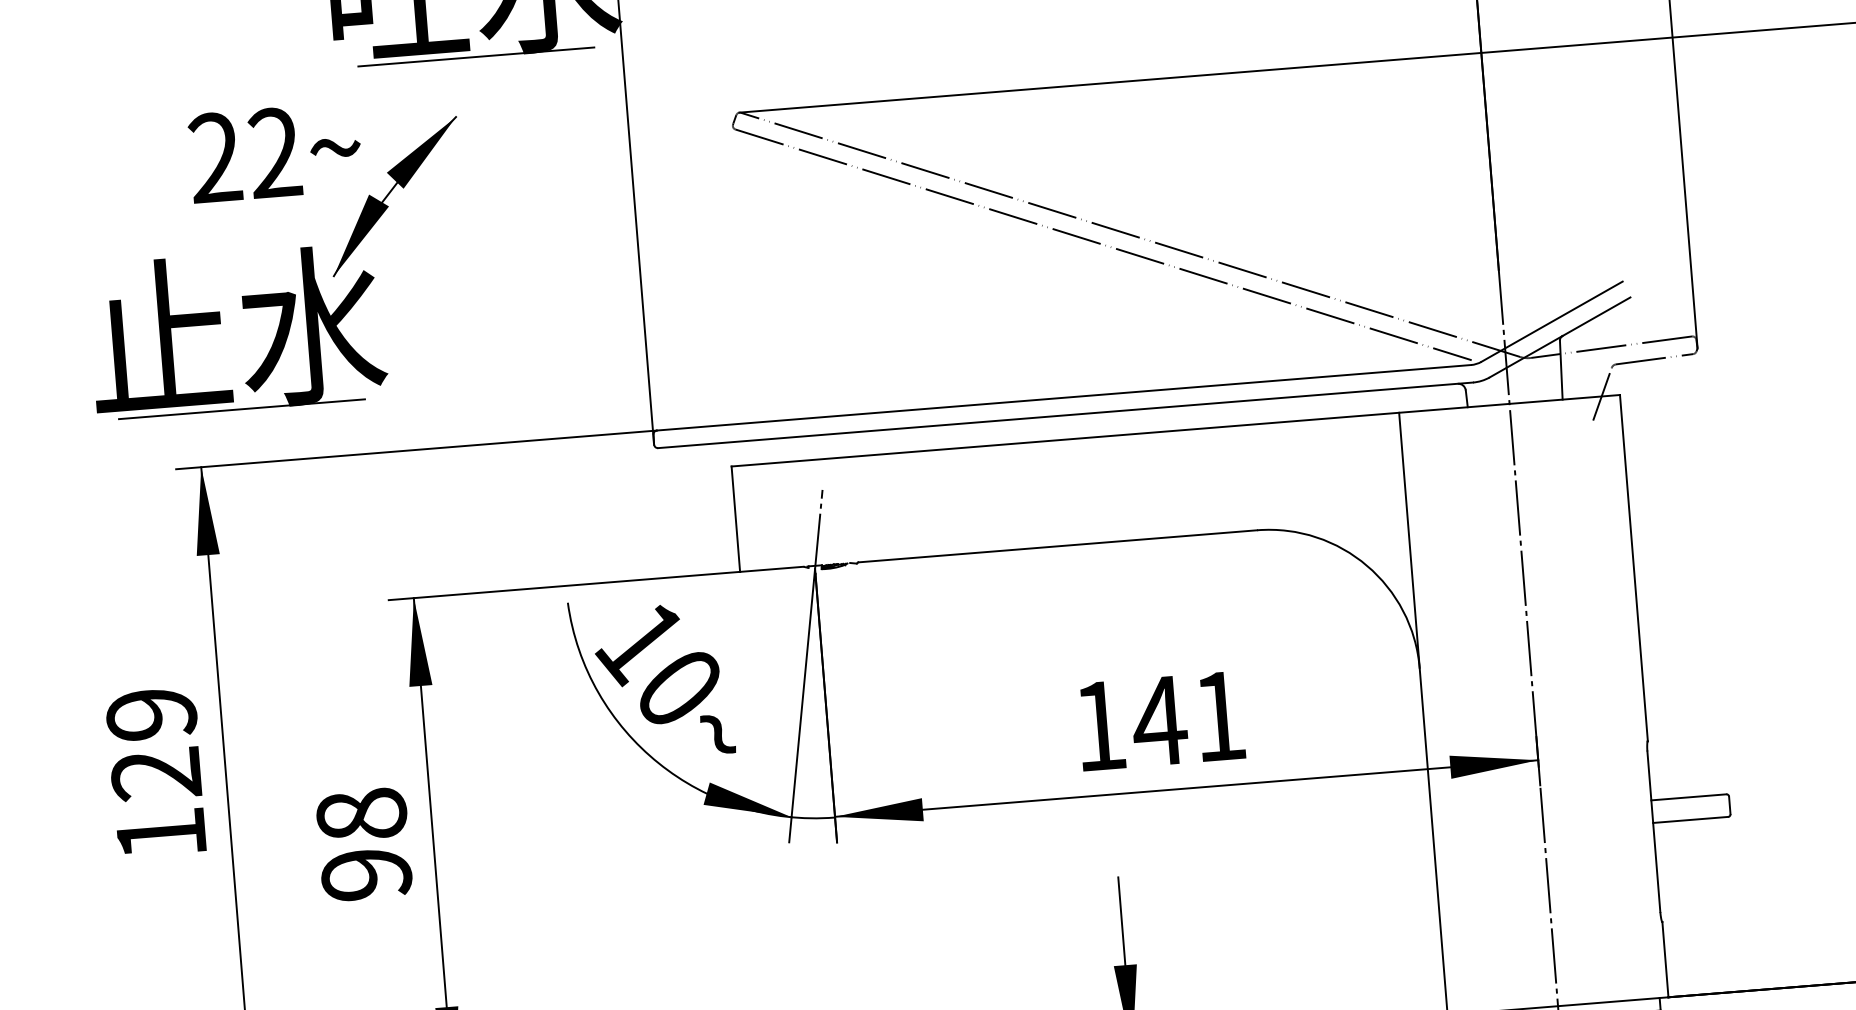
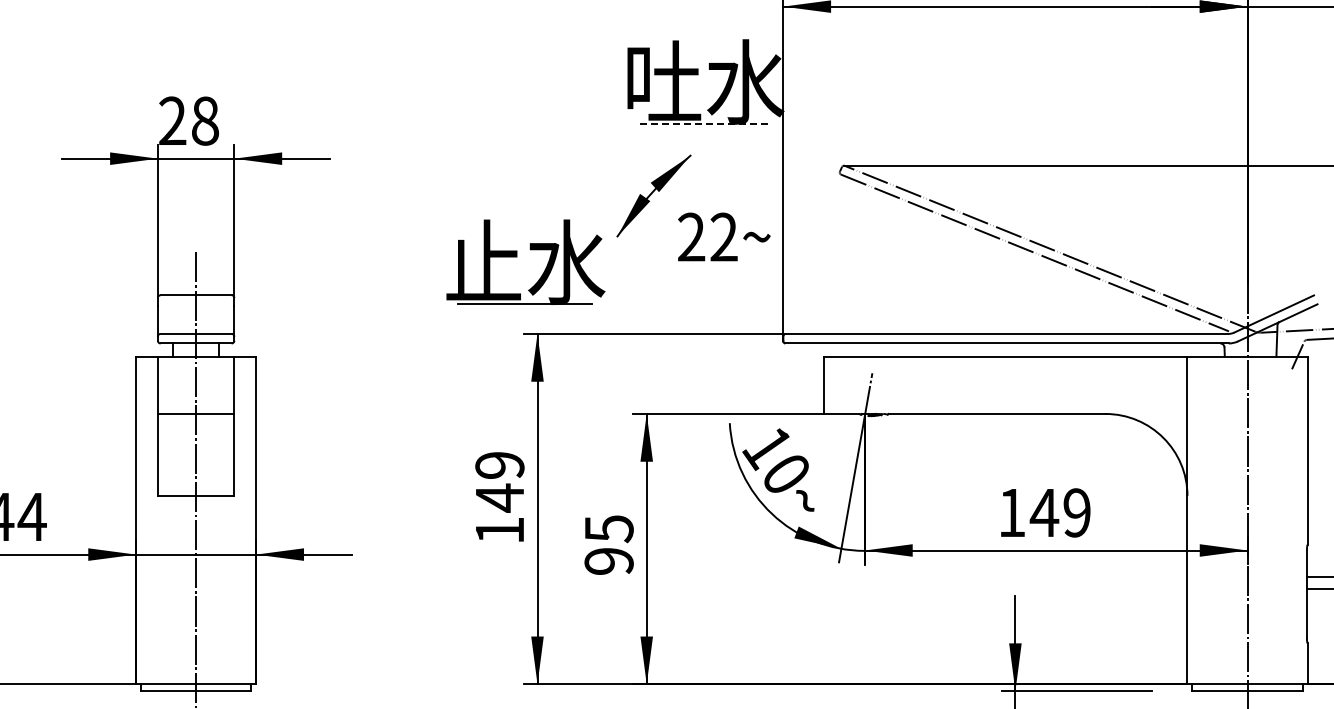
line: (477, 57) -> (704, 124), solid -> dashed
text: (275, 151) -> (724, 236), moved
part: (221, 324) -> (517, 257), moved
text: (1218, 715) -> (1076, 512), 141 -> 149
text: (155, 773) -> (499, 497), 129 -> 149
text: (360, 816) -> (608, 529), 98 -> 95

